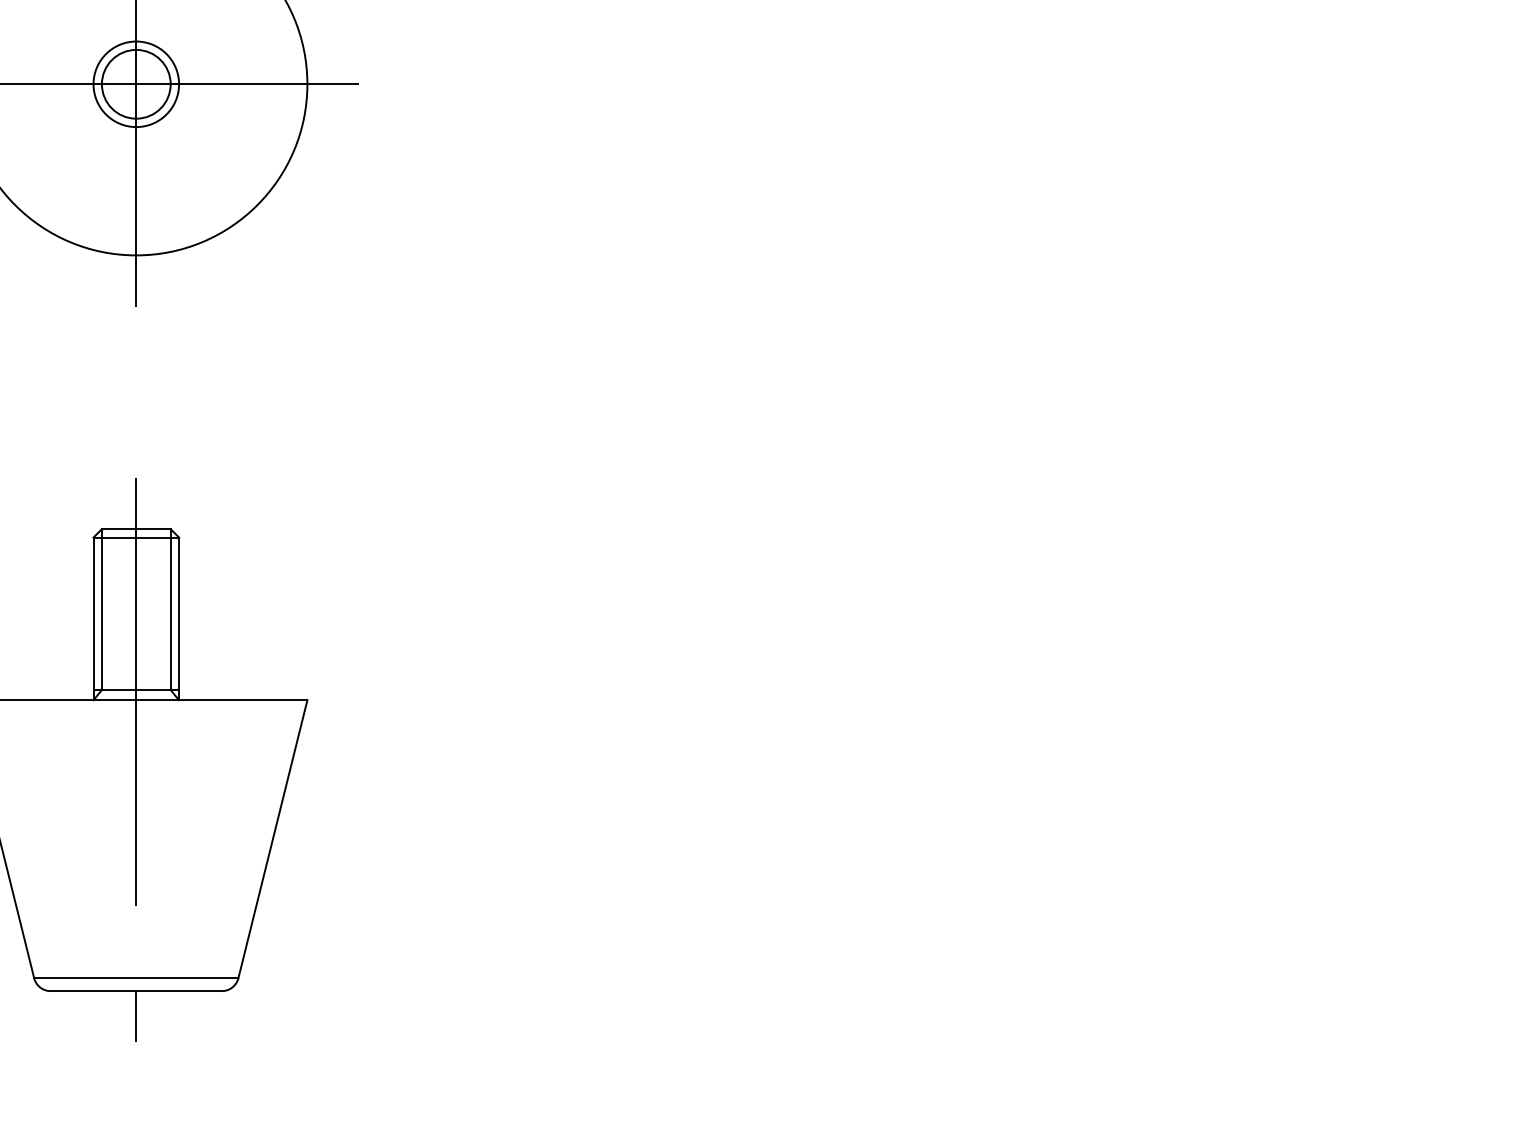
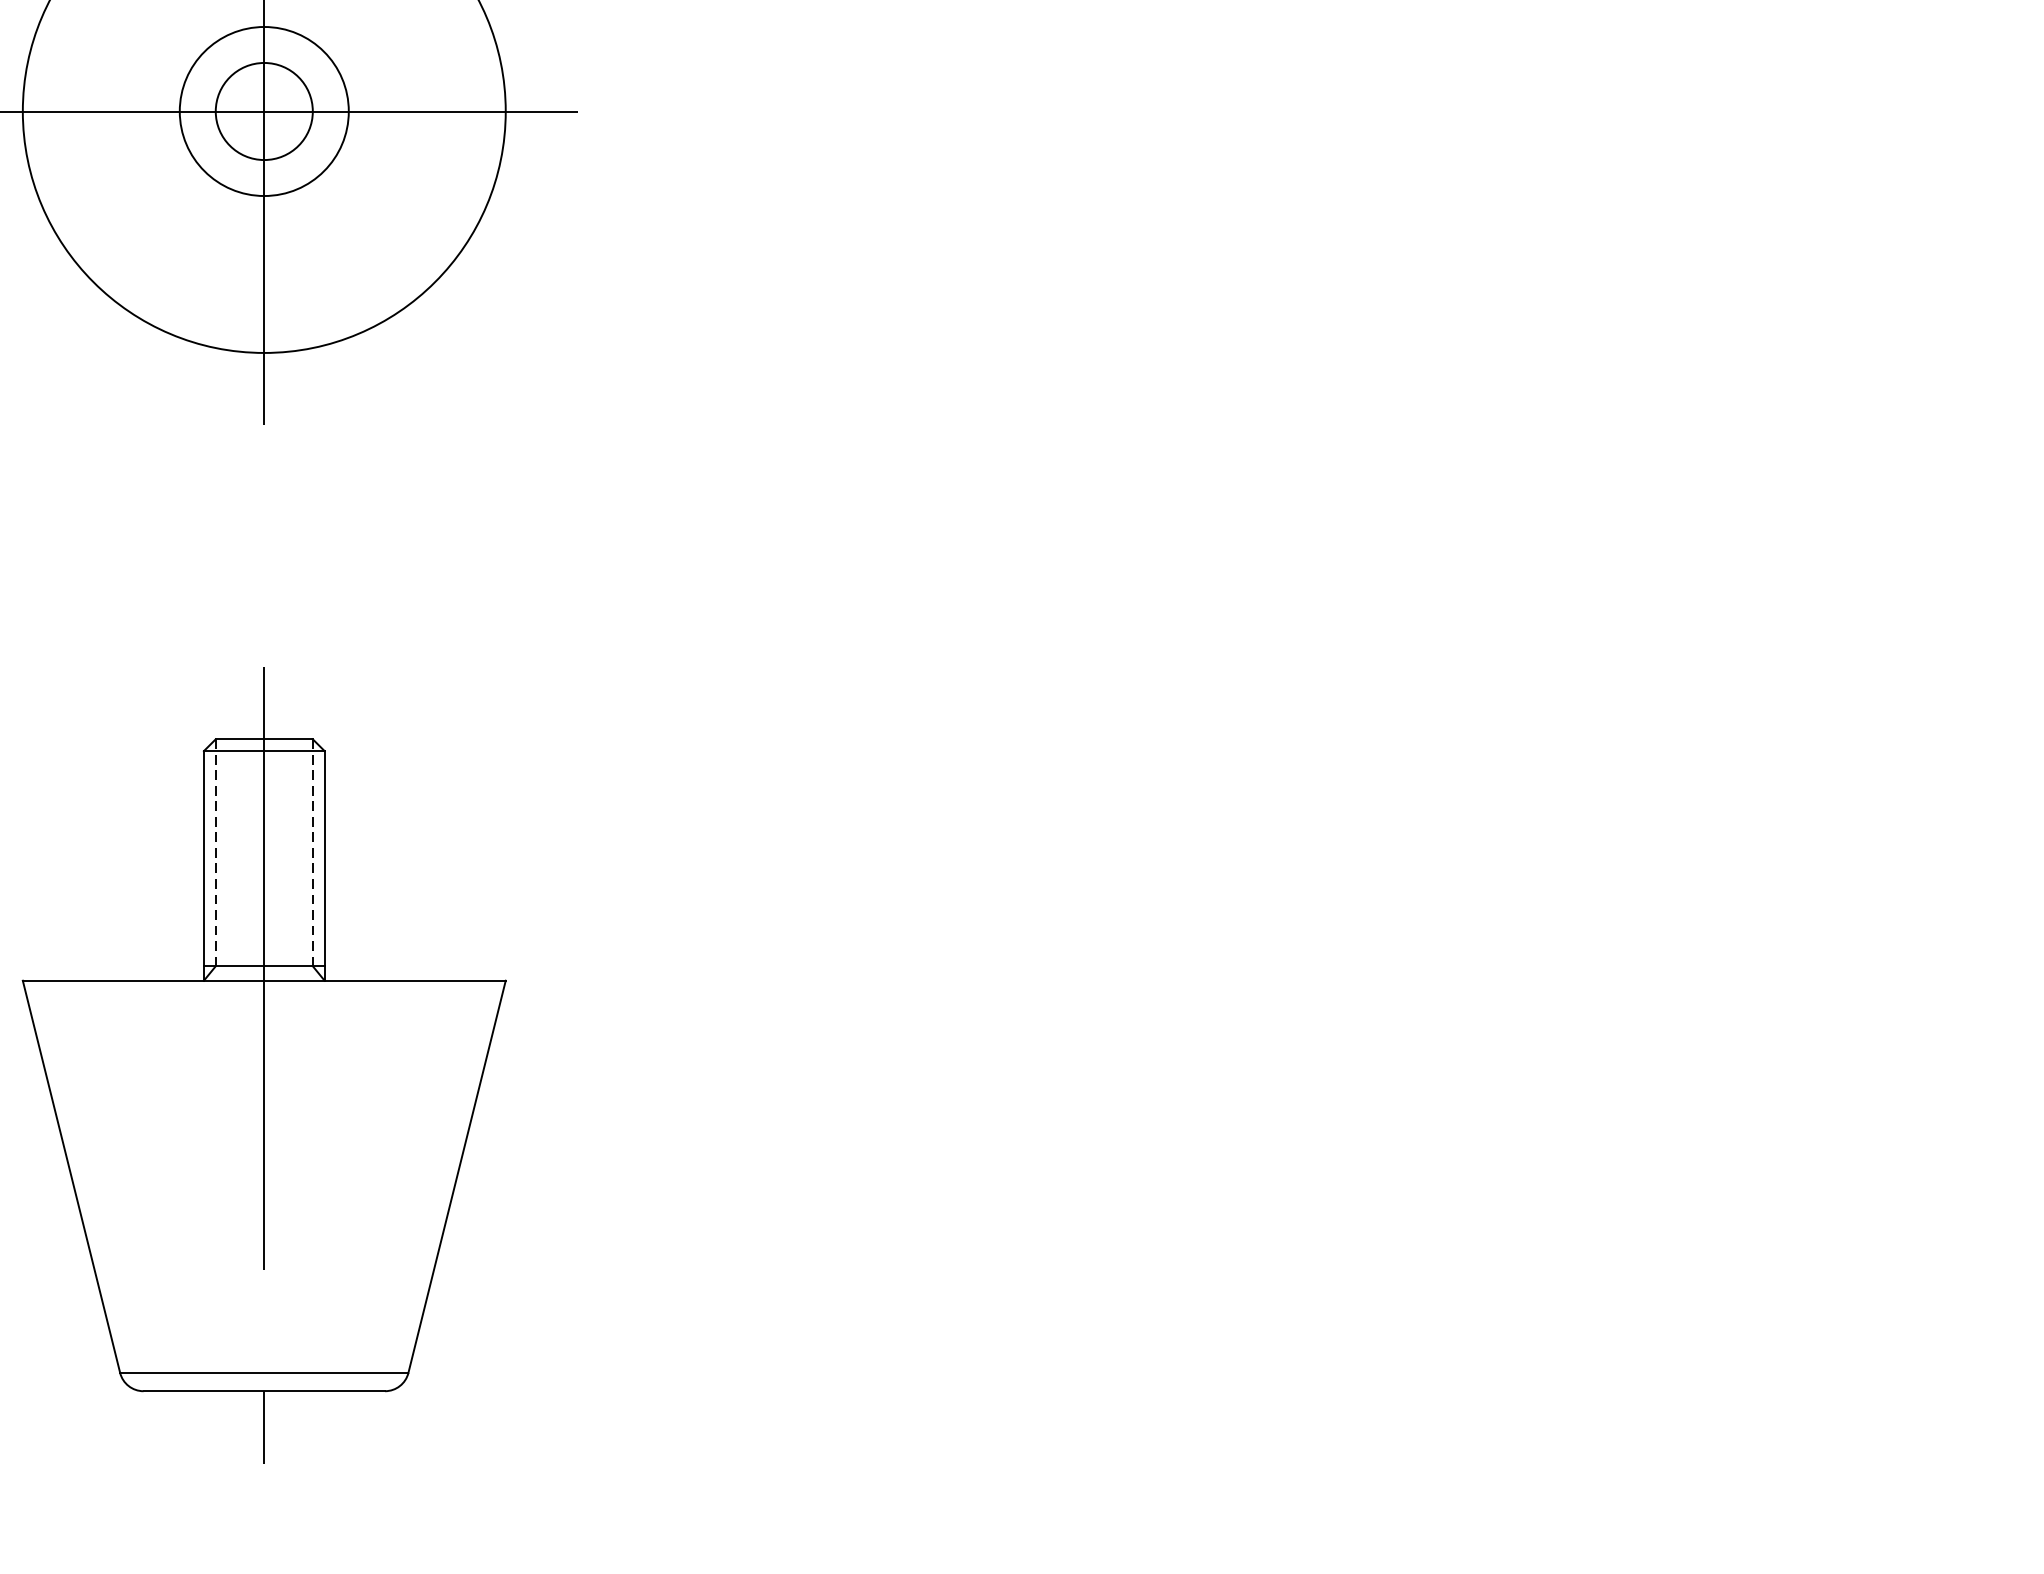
circle: (136, 84) -> (264, 111), size x1.4
line: (101, 610) -> (215, 854), solid -> dashed
line: (170, 610) -> (312, 854), solid -> dashed

